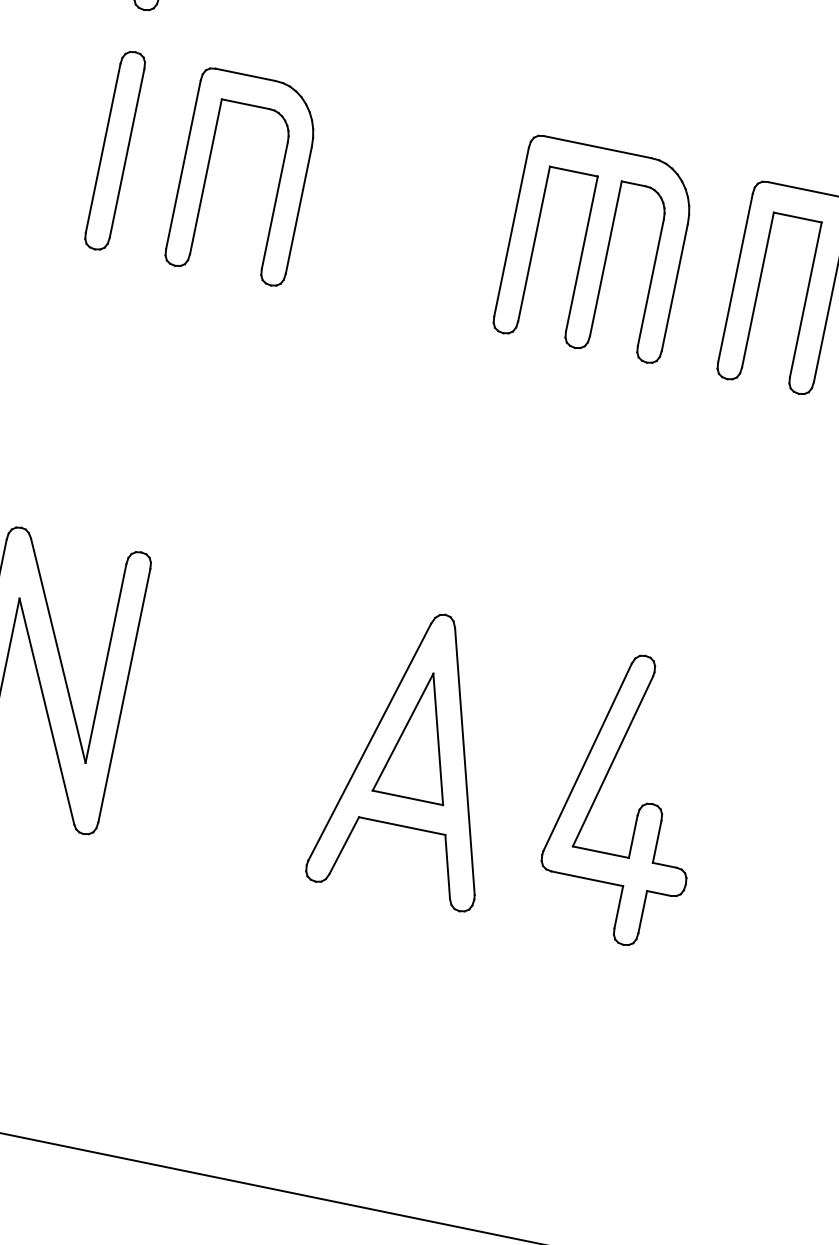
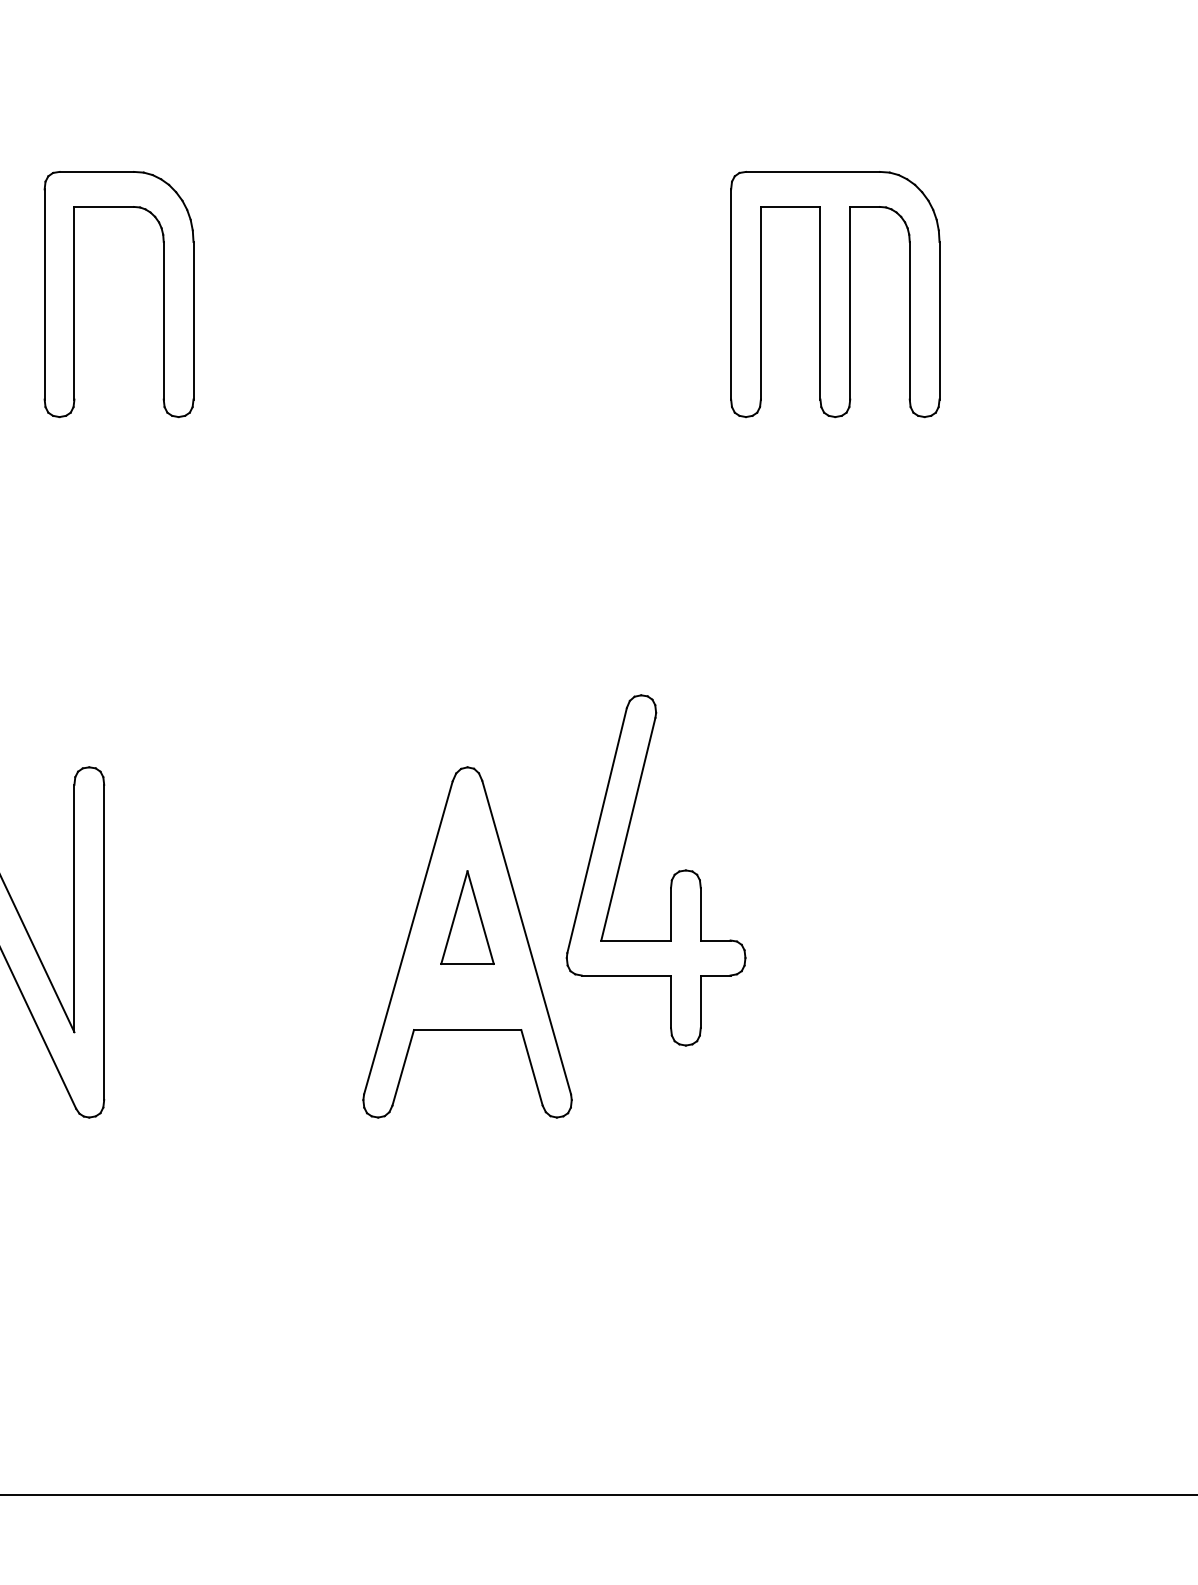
part: (595, 249) -> (556, 294), removed
part: (420, 735) -> (467, 917), size x0.6
part: (639, 808) -> (671, 878), moved

